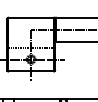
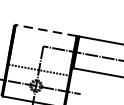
line: (31, 17) -> (46, 30), solid -> dashed

